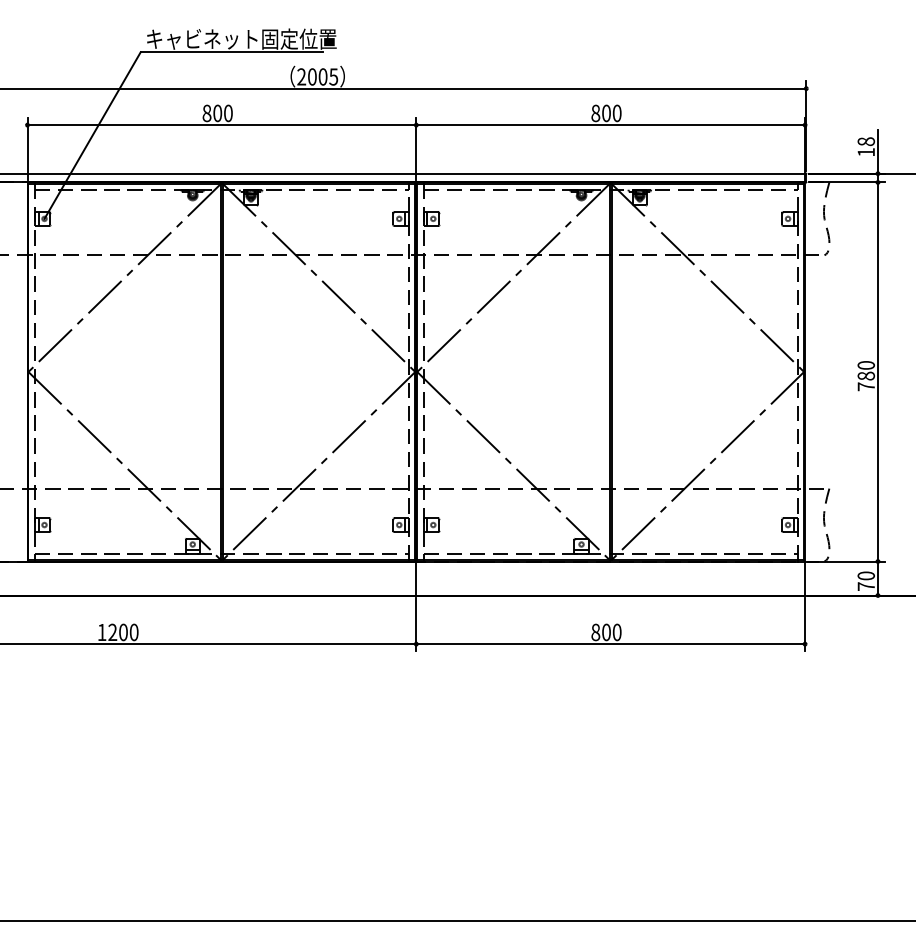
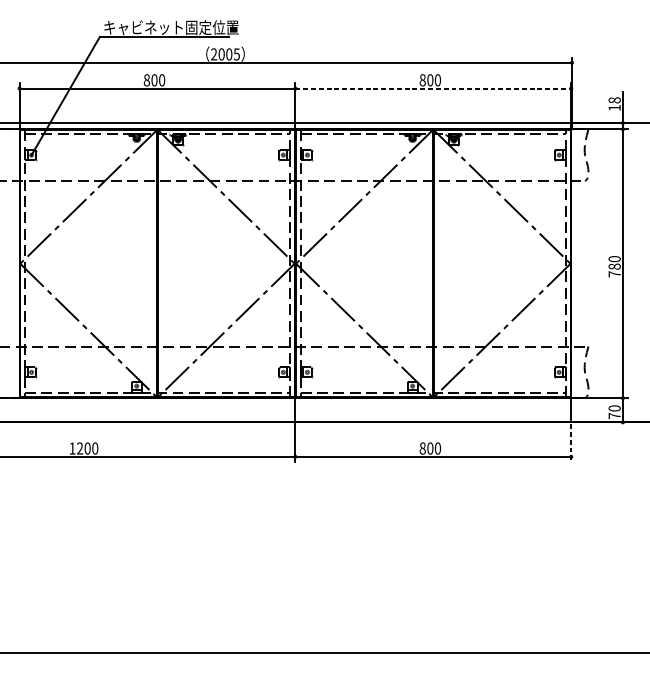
line: (611, 125) -> (433, 88), solid -> dashed
line: (805, 624) -> (571, 442), solid -> dashed

